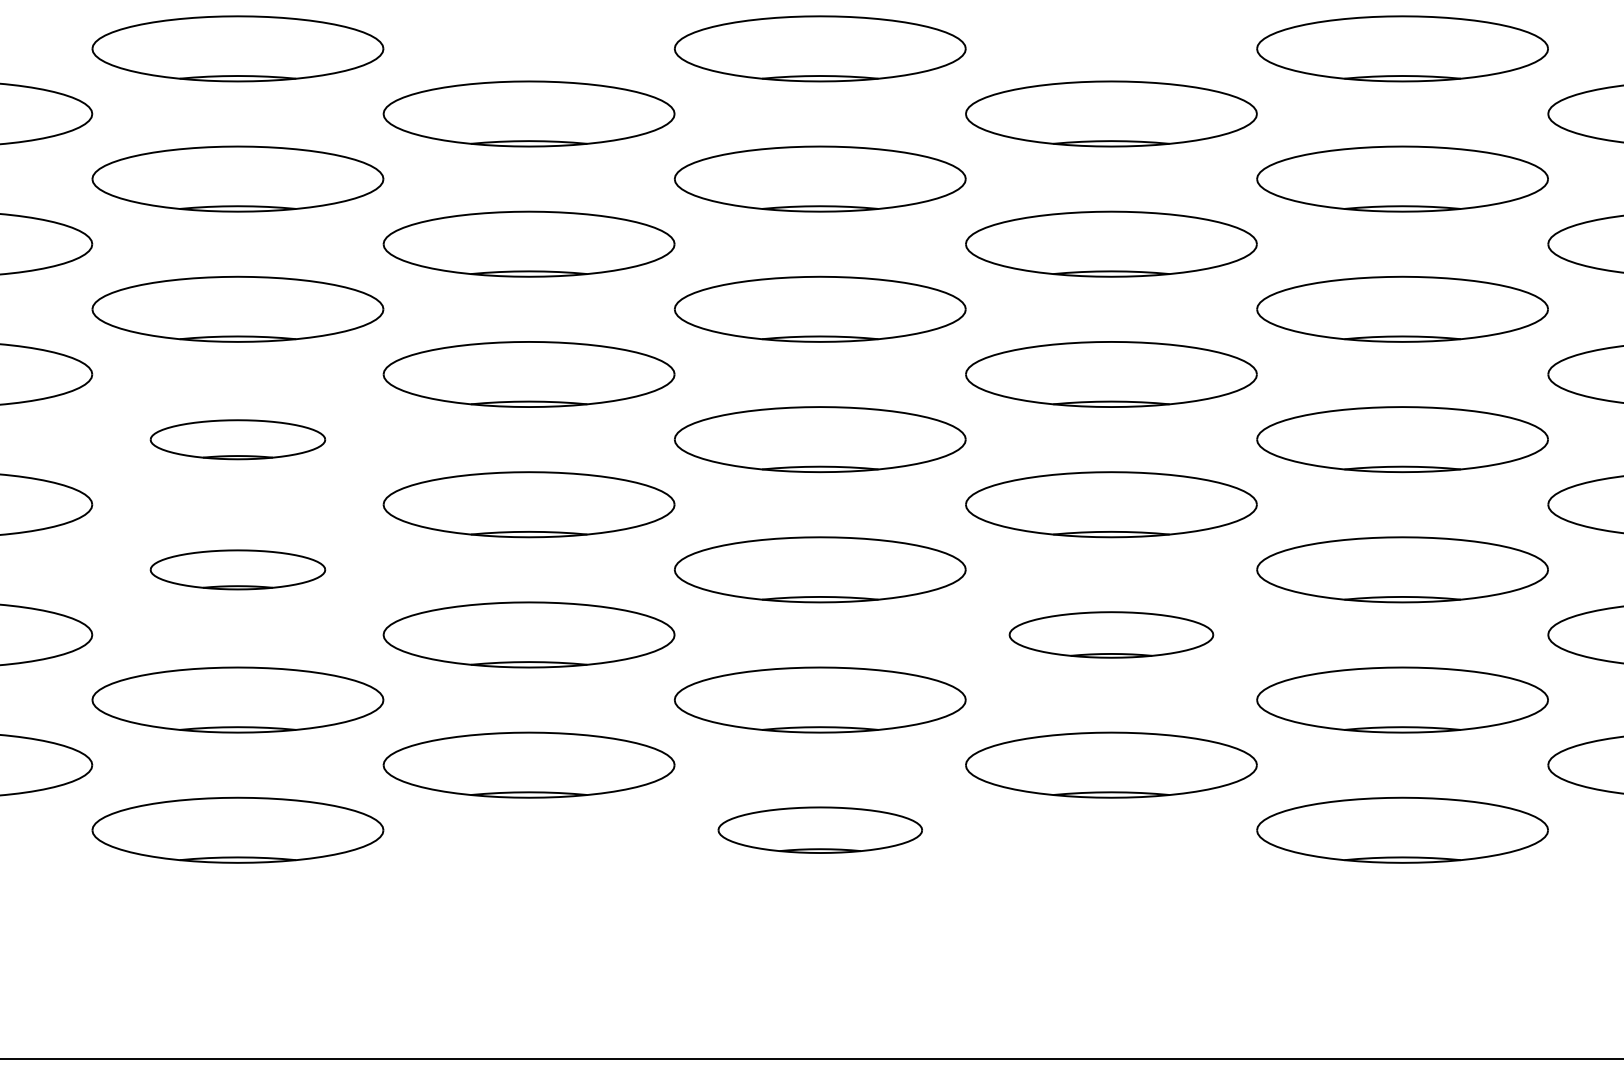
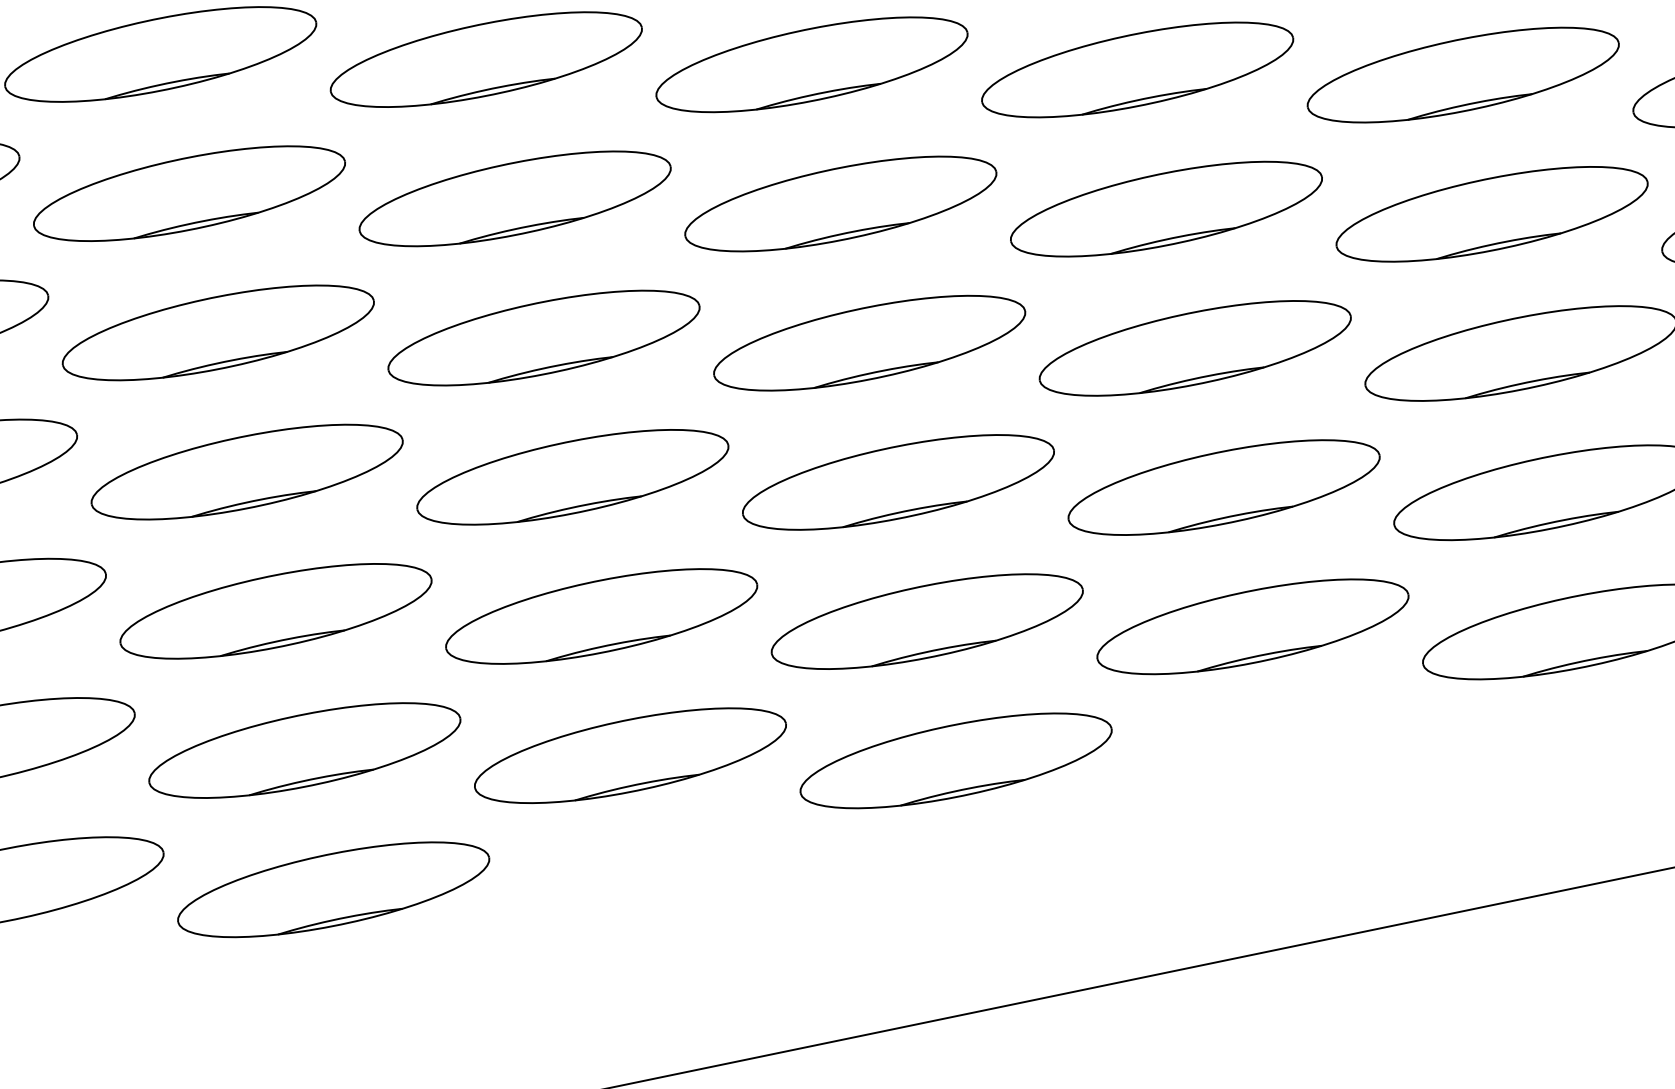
part: (237, 439) -> (246, 472), size x1.67
part: (237, 569) -> (275, 611), size x1.67
part: (1111, 634) -> (1224, 487), size x1.43
part: (820, 829) -> (956, 759), size x1.43

